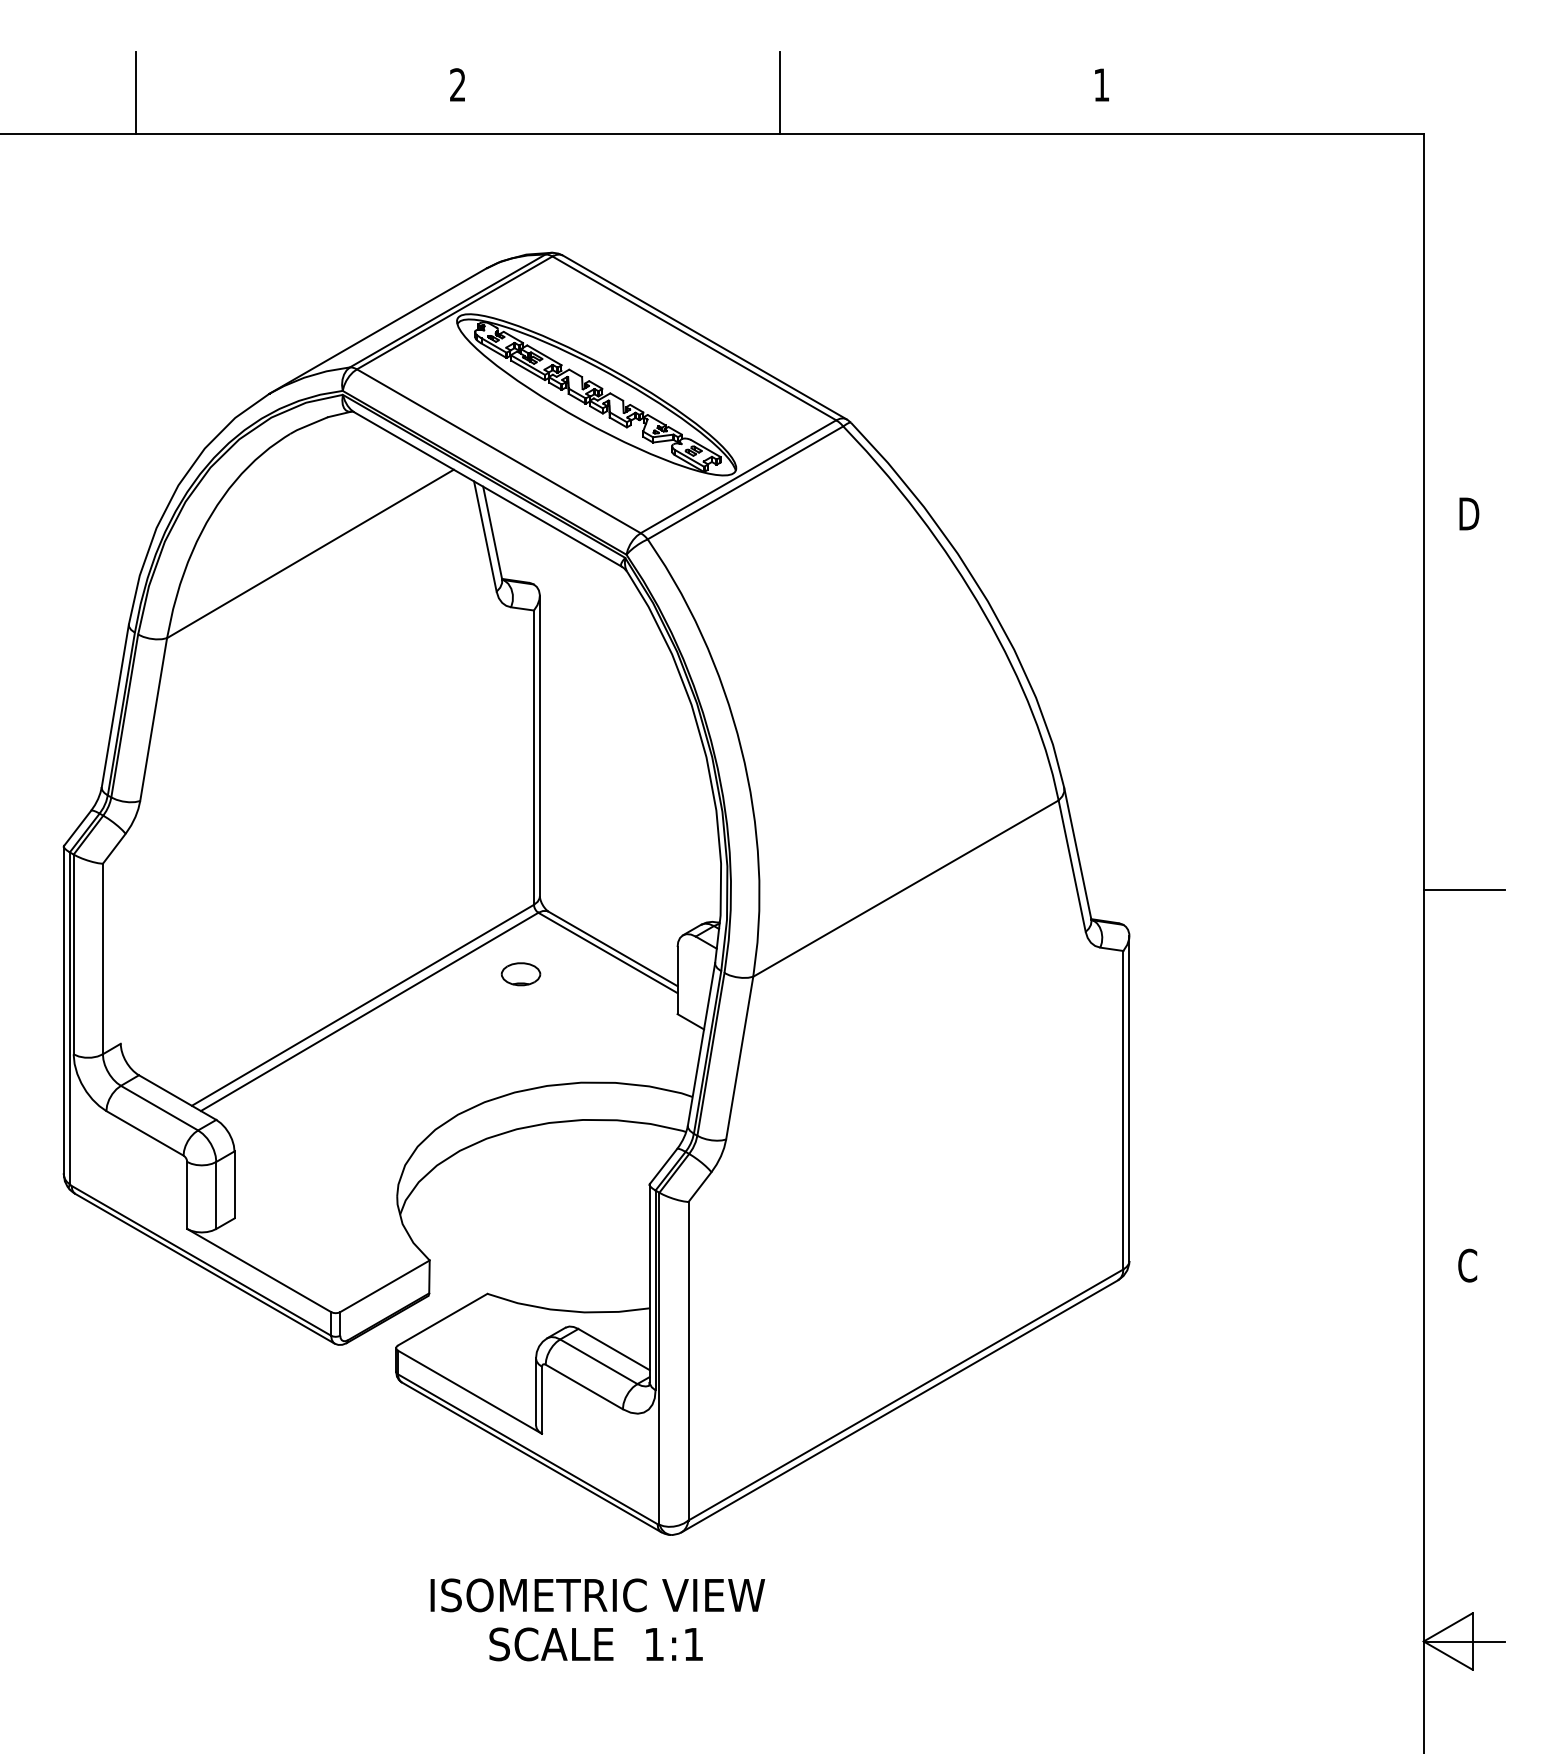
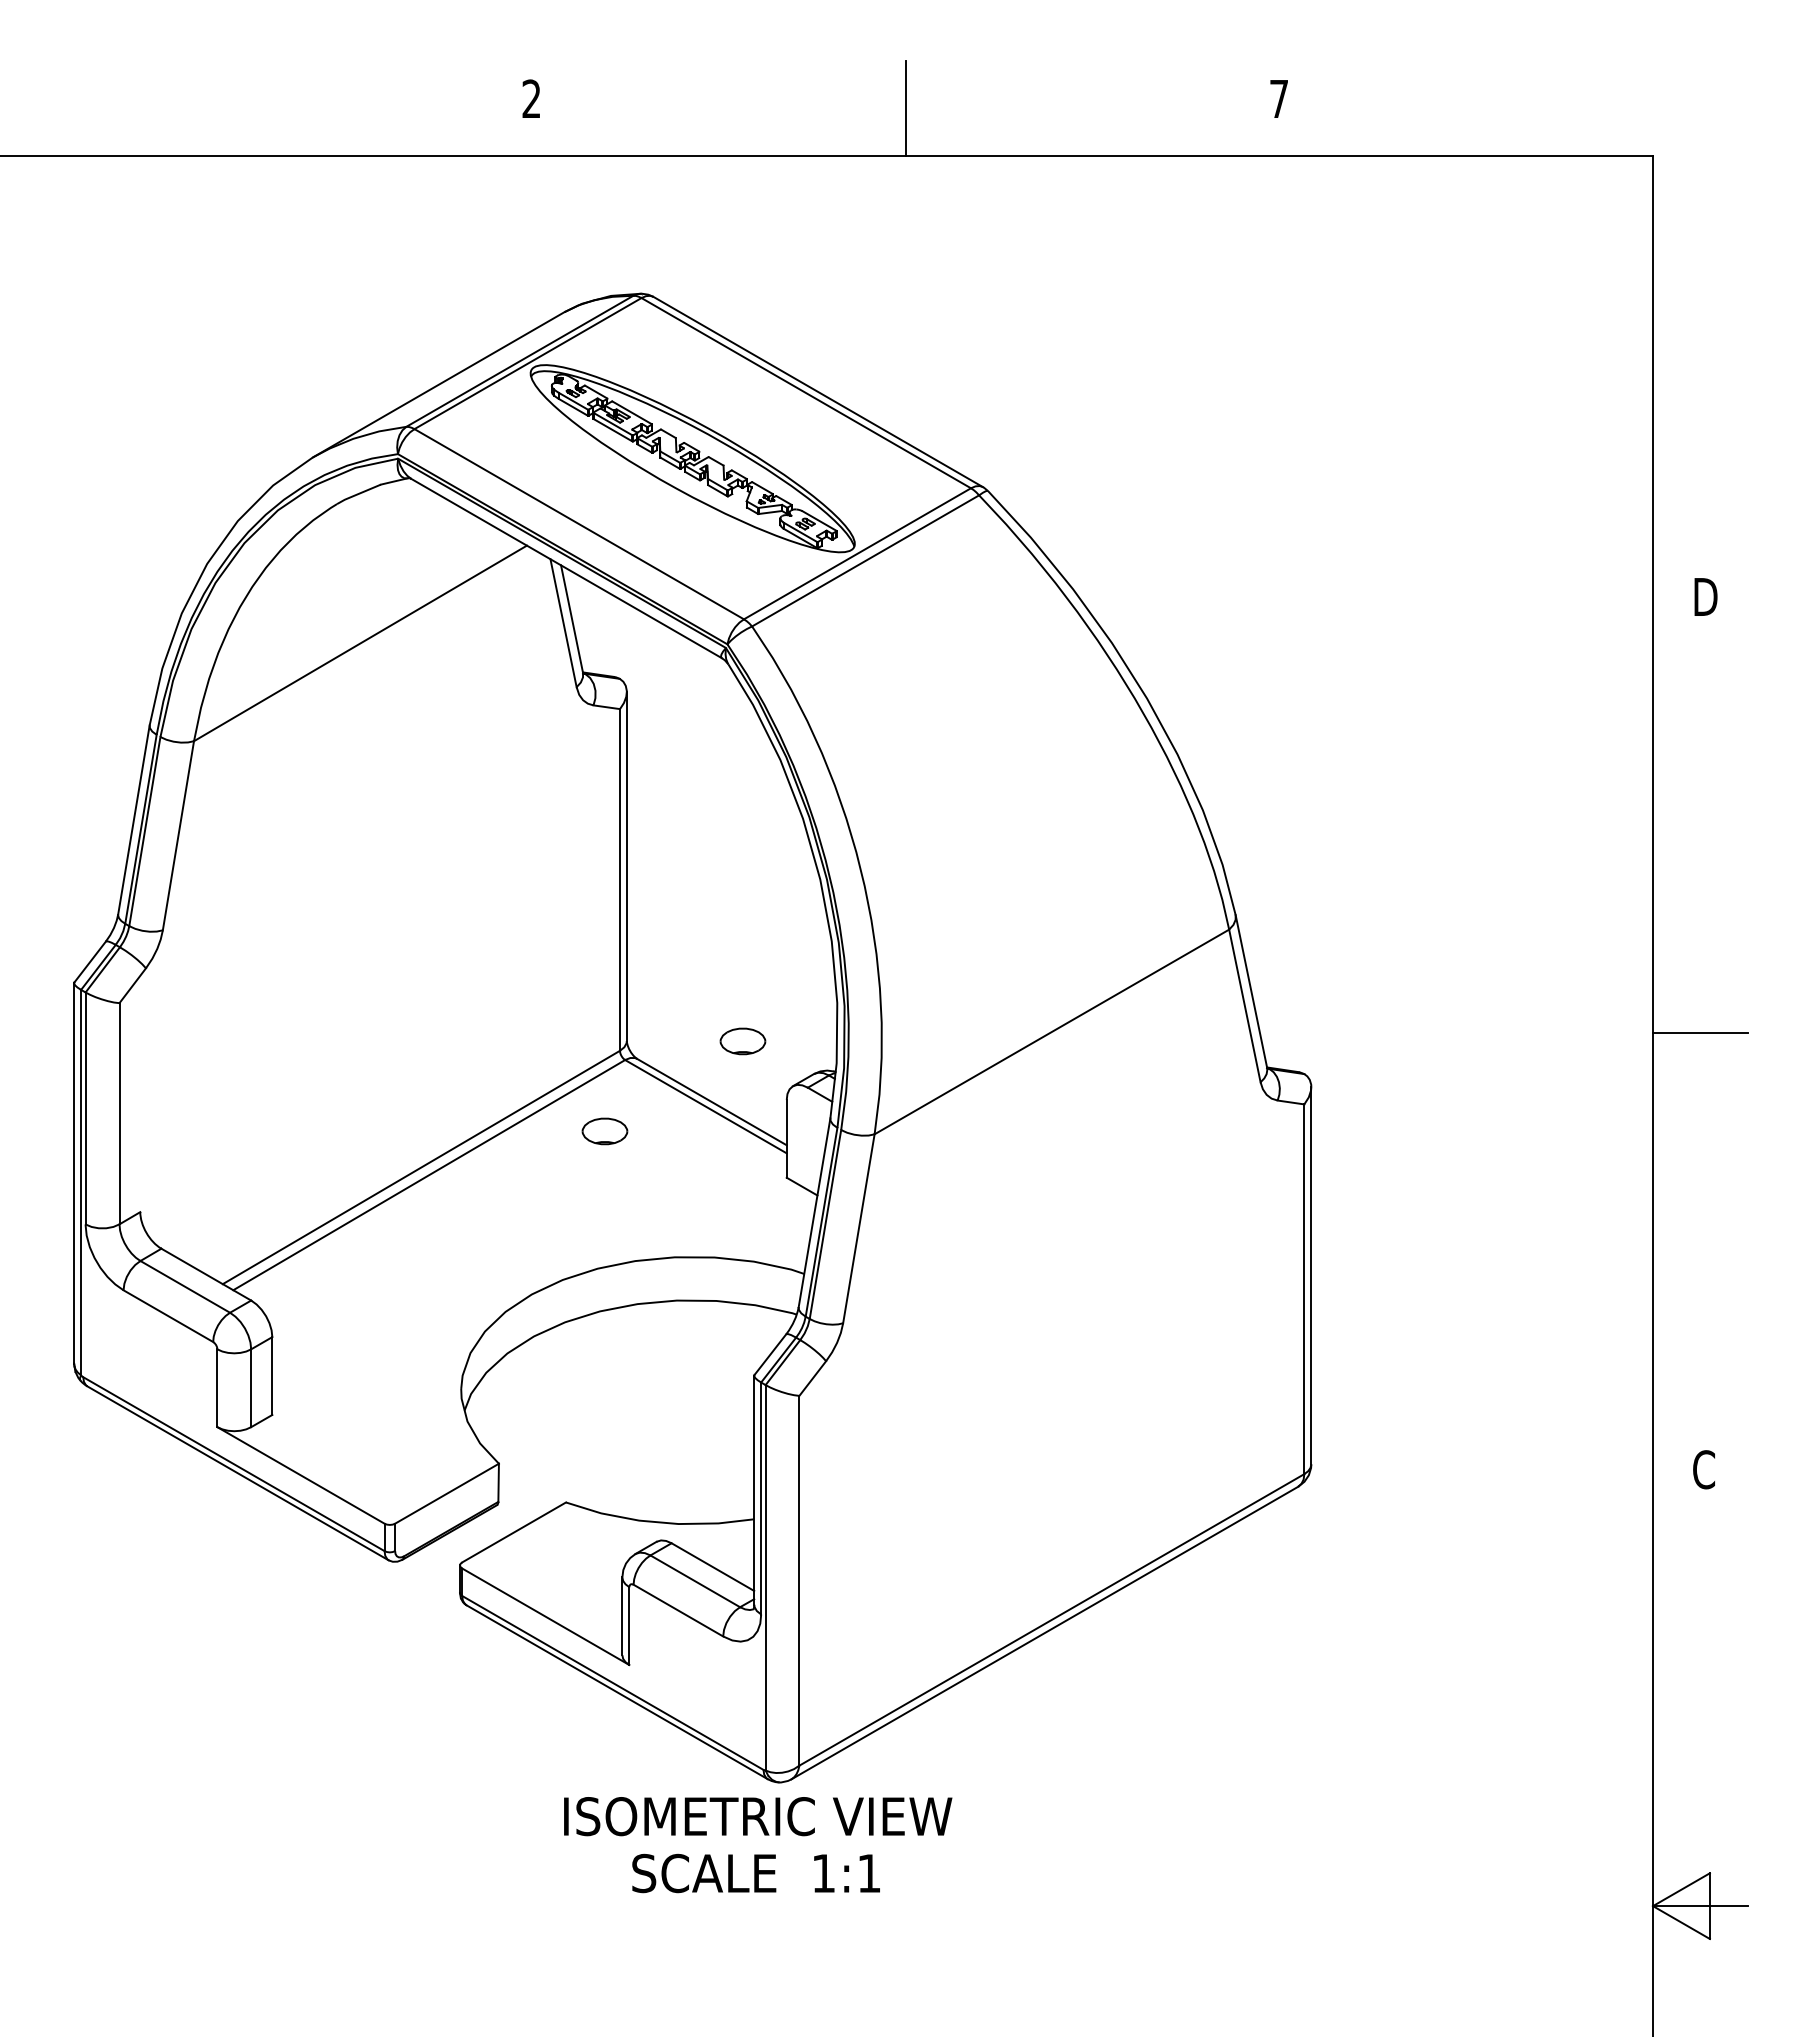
text: (1101, 84) -> (1278, 98), 1 -> 7
line: (136, 93) -> (158, 108), removed
part: (639, 896) -> (742, 1041), added
text: (598, 1620) -> (758, 1845), moved

